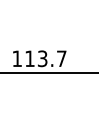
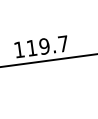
text: (42, 58) -> (44, 46), 113.7 -> 119.7

